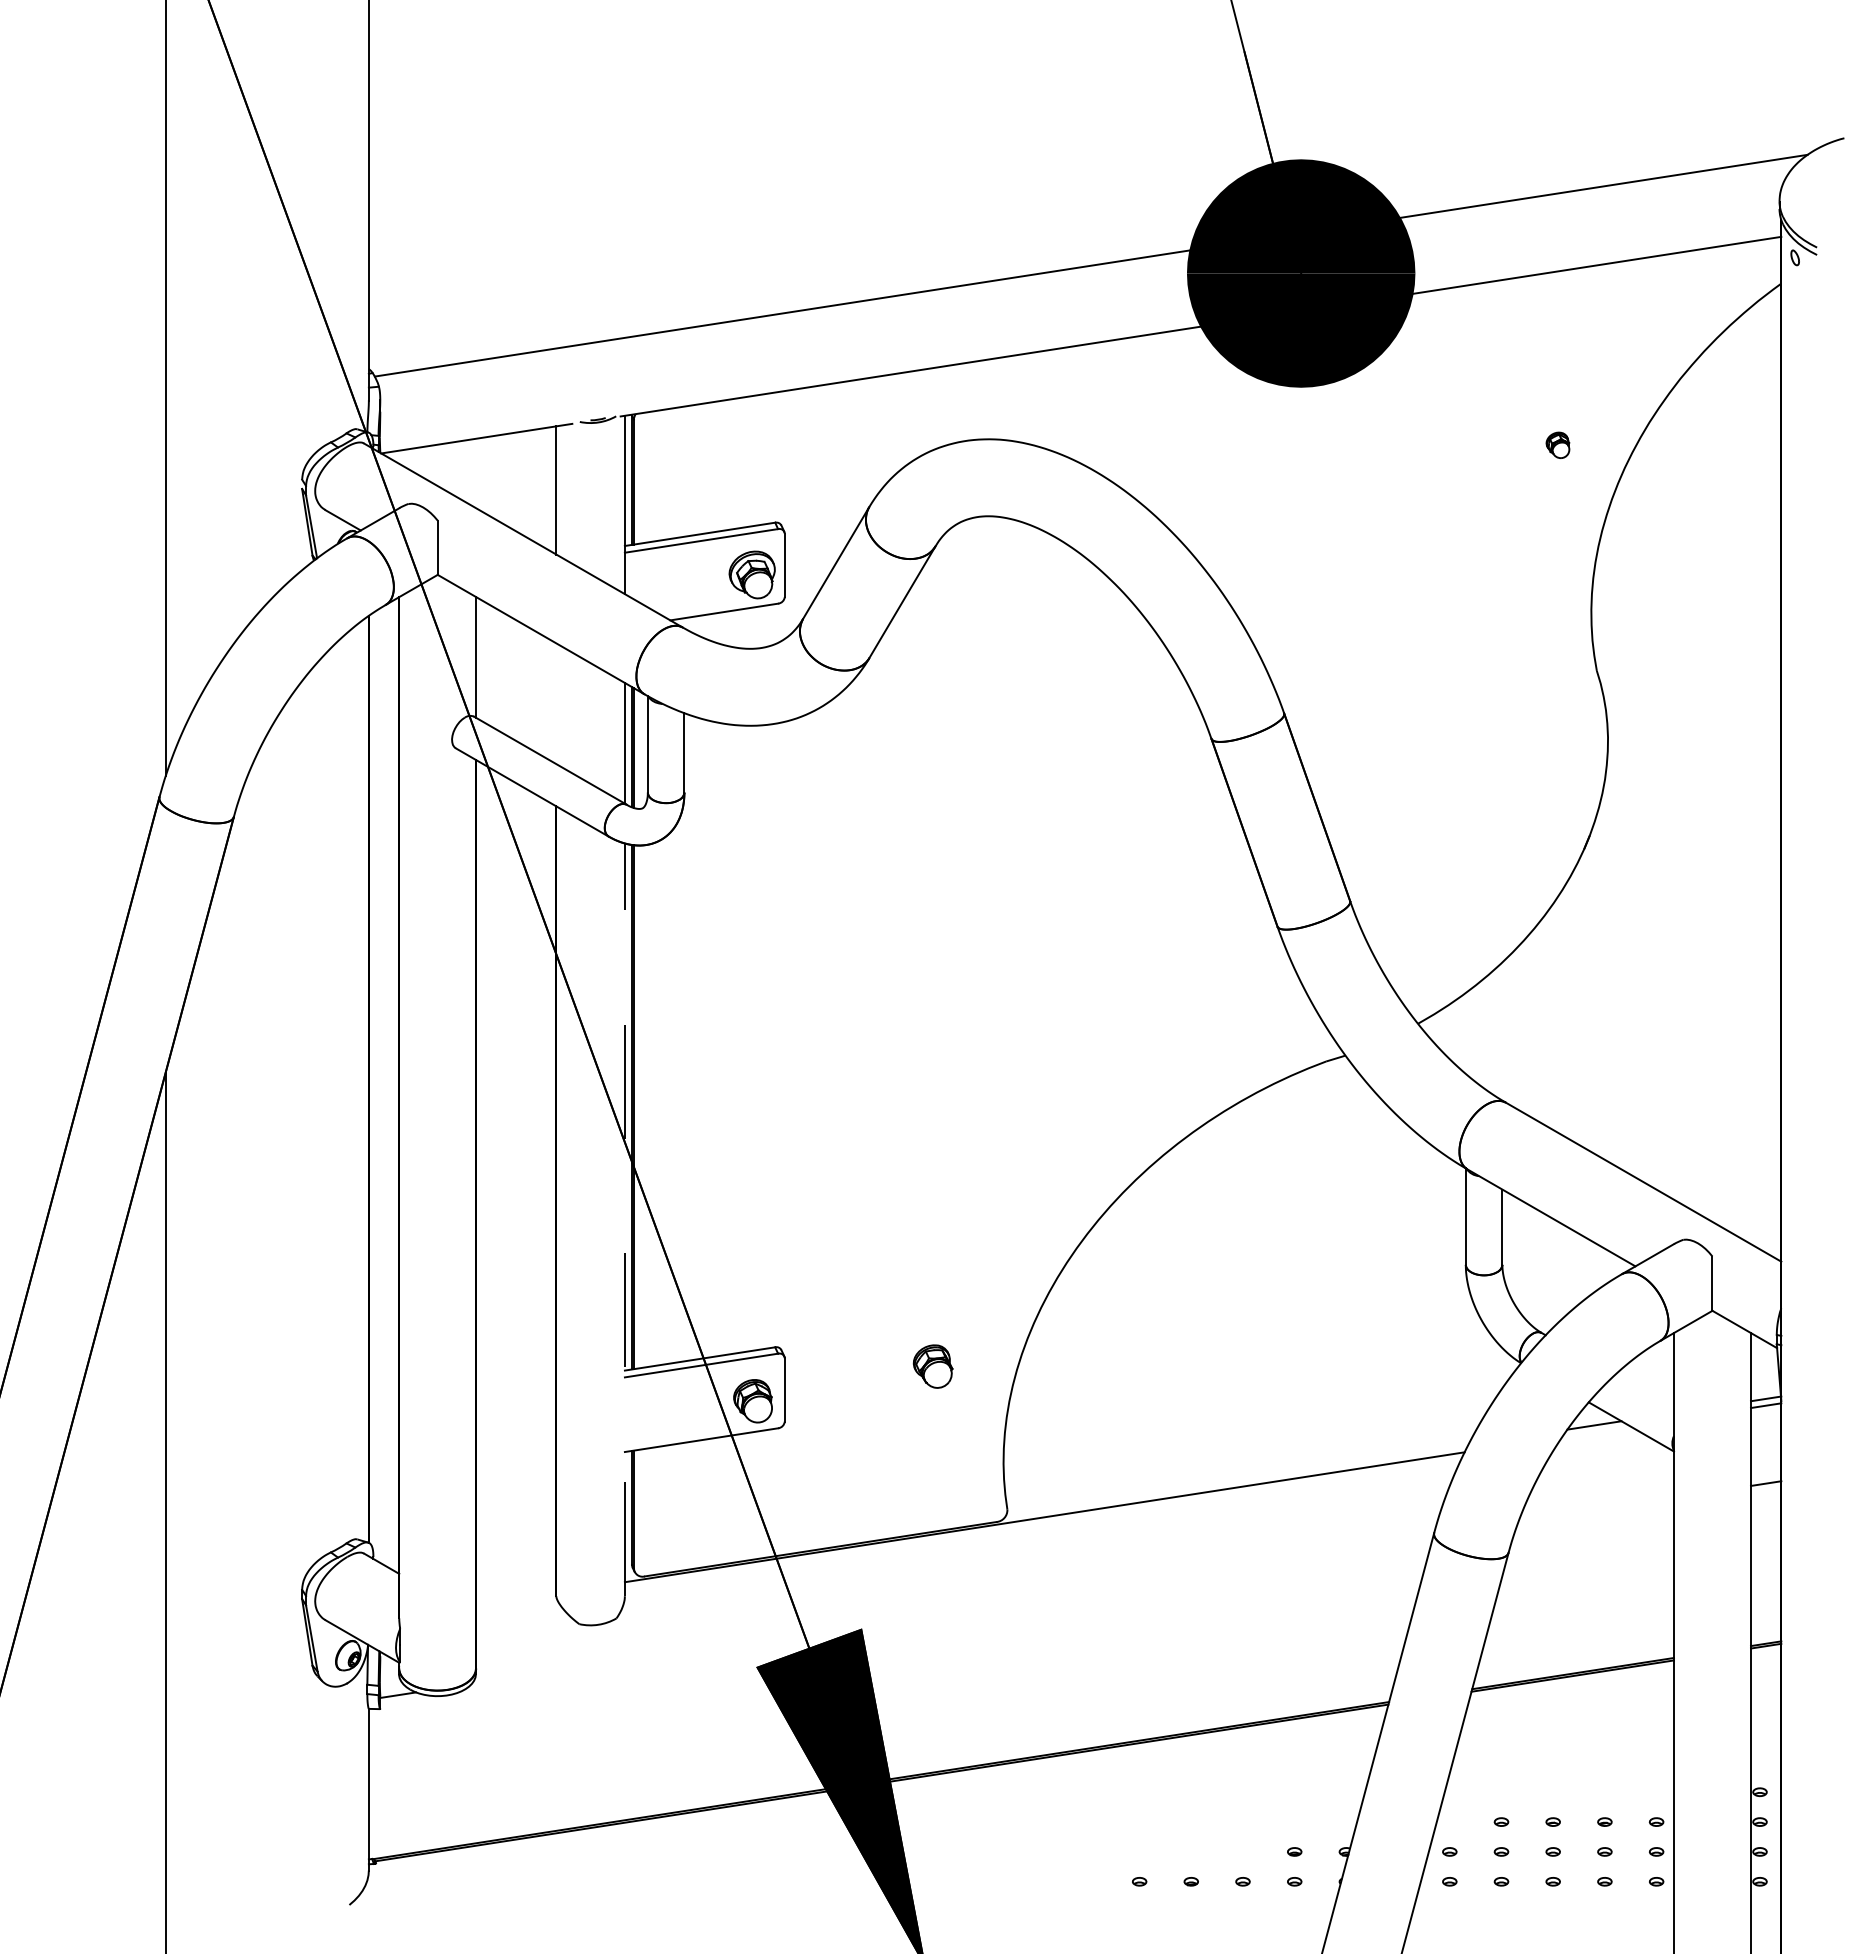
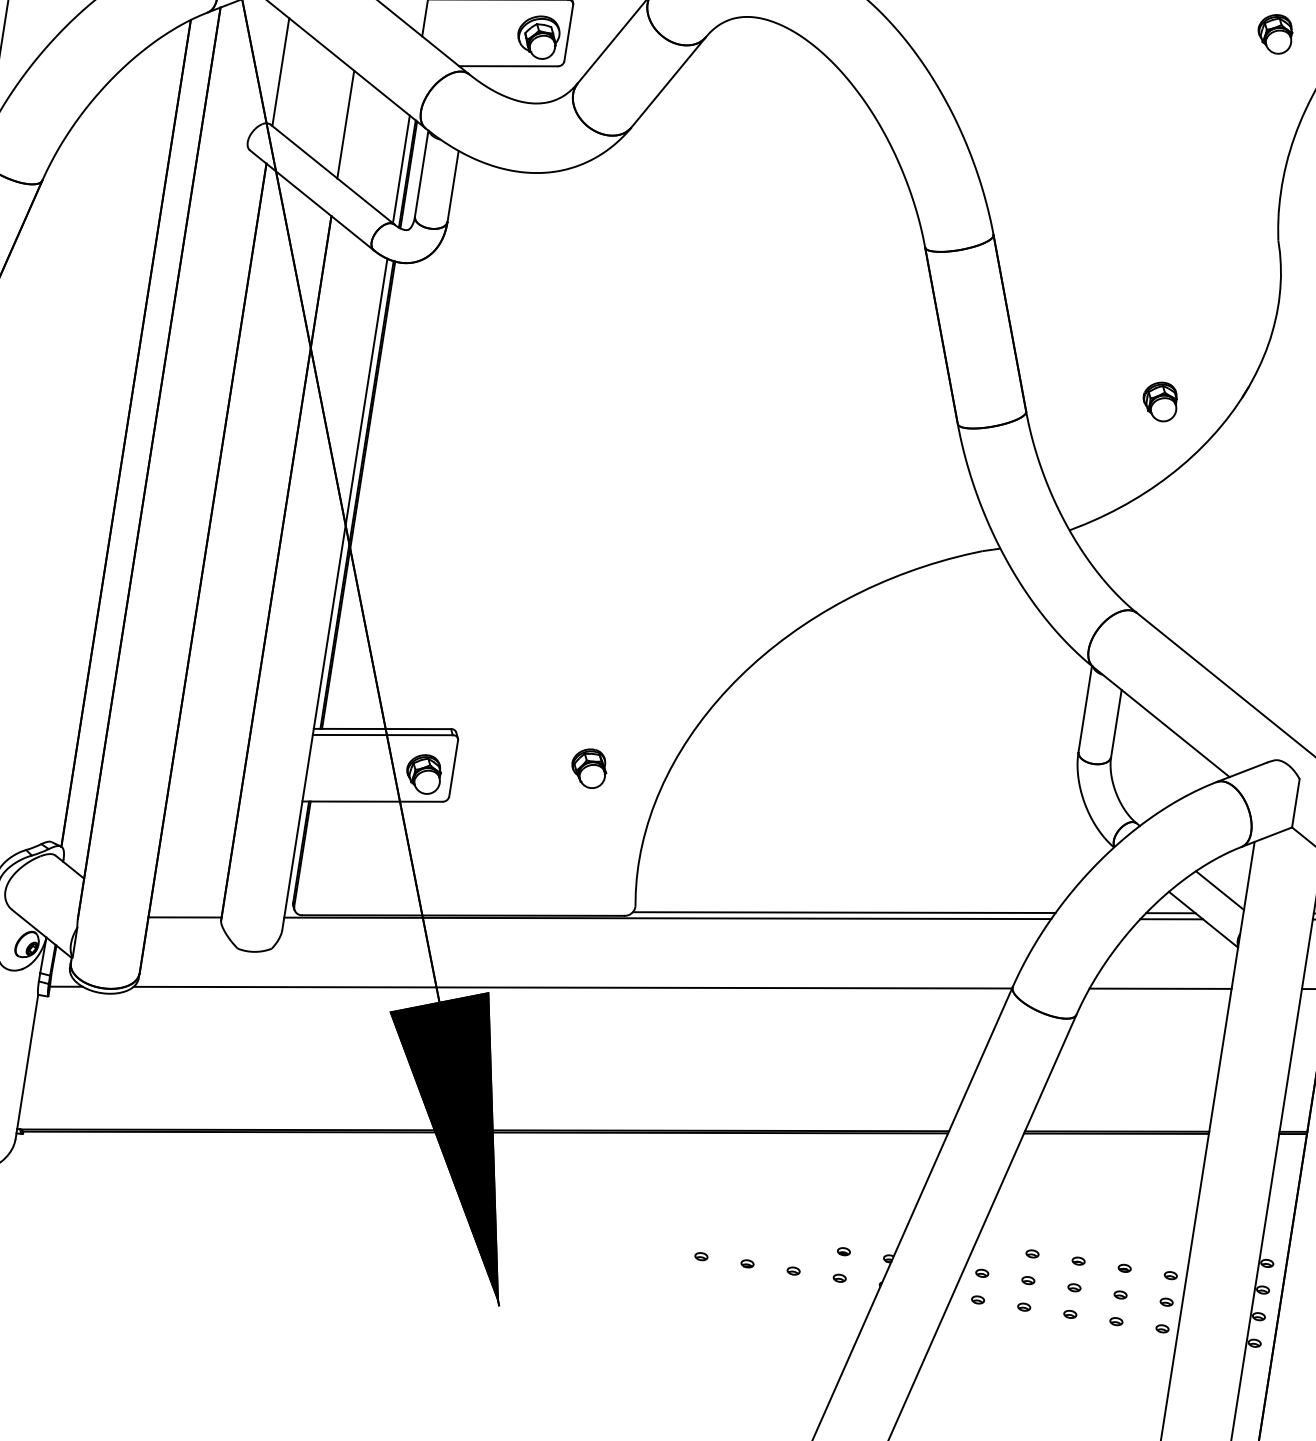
part: (1557, 445) -> (1274, 34), size x1.67
line: (556, 703) -> (345, 124), added
part: (1494, 867) -> (1159, 401), added
line: (624, 1219) -> (334, 594), dashed -> solid
line: (1643, 1392) -> (1219, 890), added
line: (1596, 1431) -> (1171, 918), added
line: (1236, 1480) -> (843, 912), added
line: (1595, 1509) -> (1160, 988), added
line: (516, 1598) -> (185, 917), added
line: (952, 1609) -> (572, 987), added

